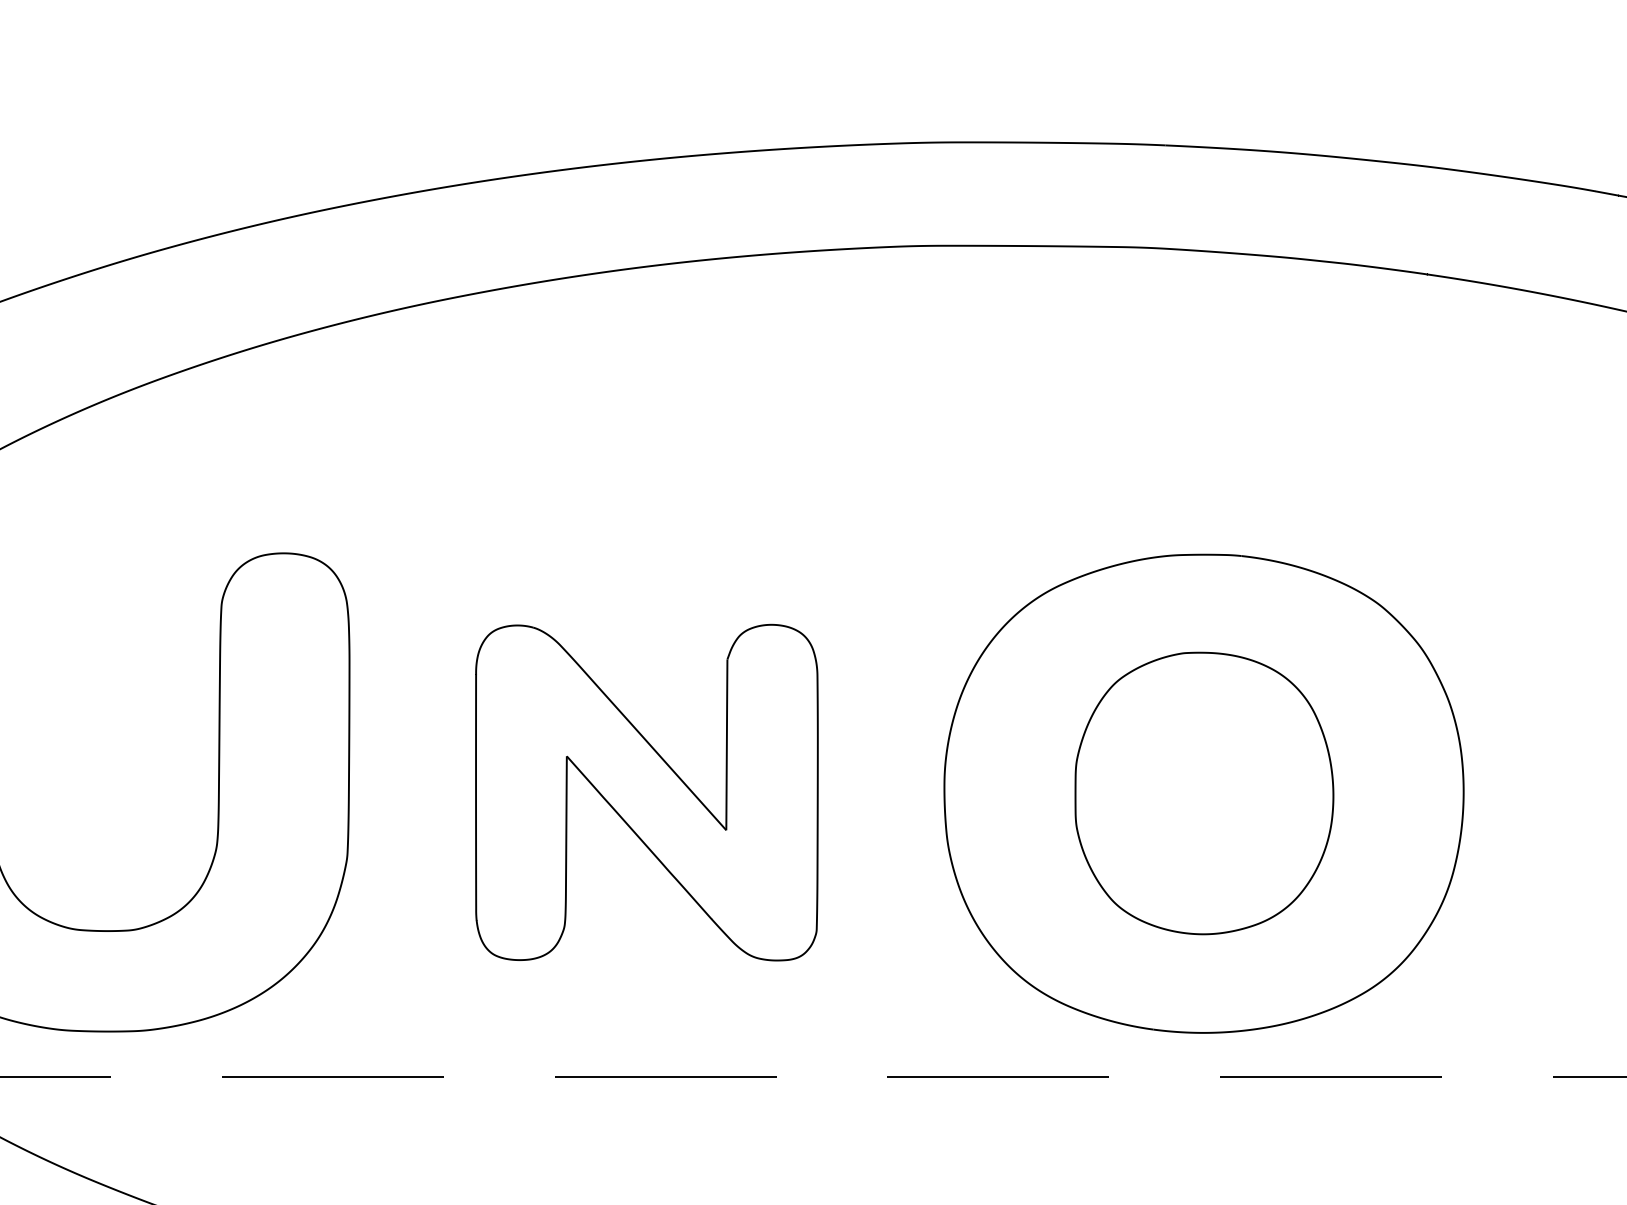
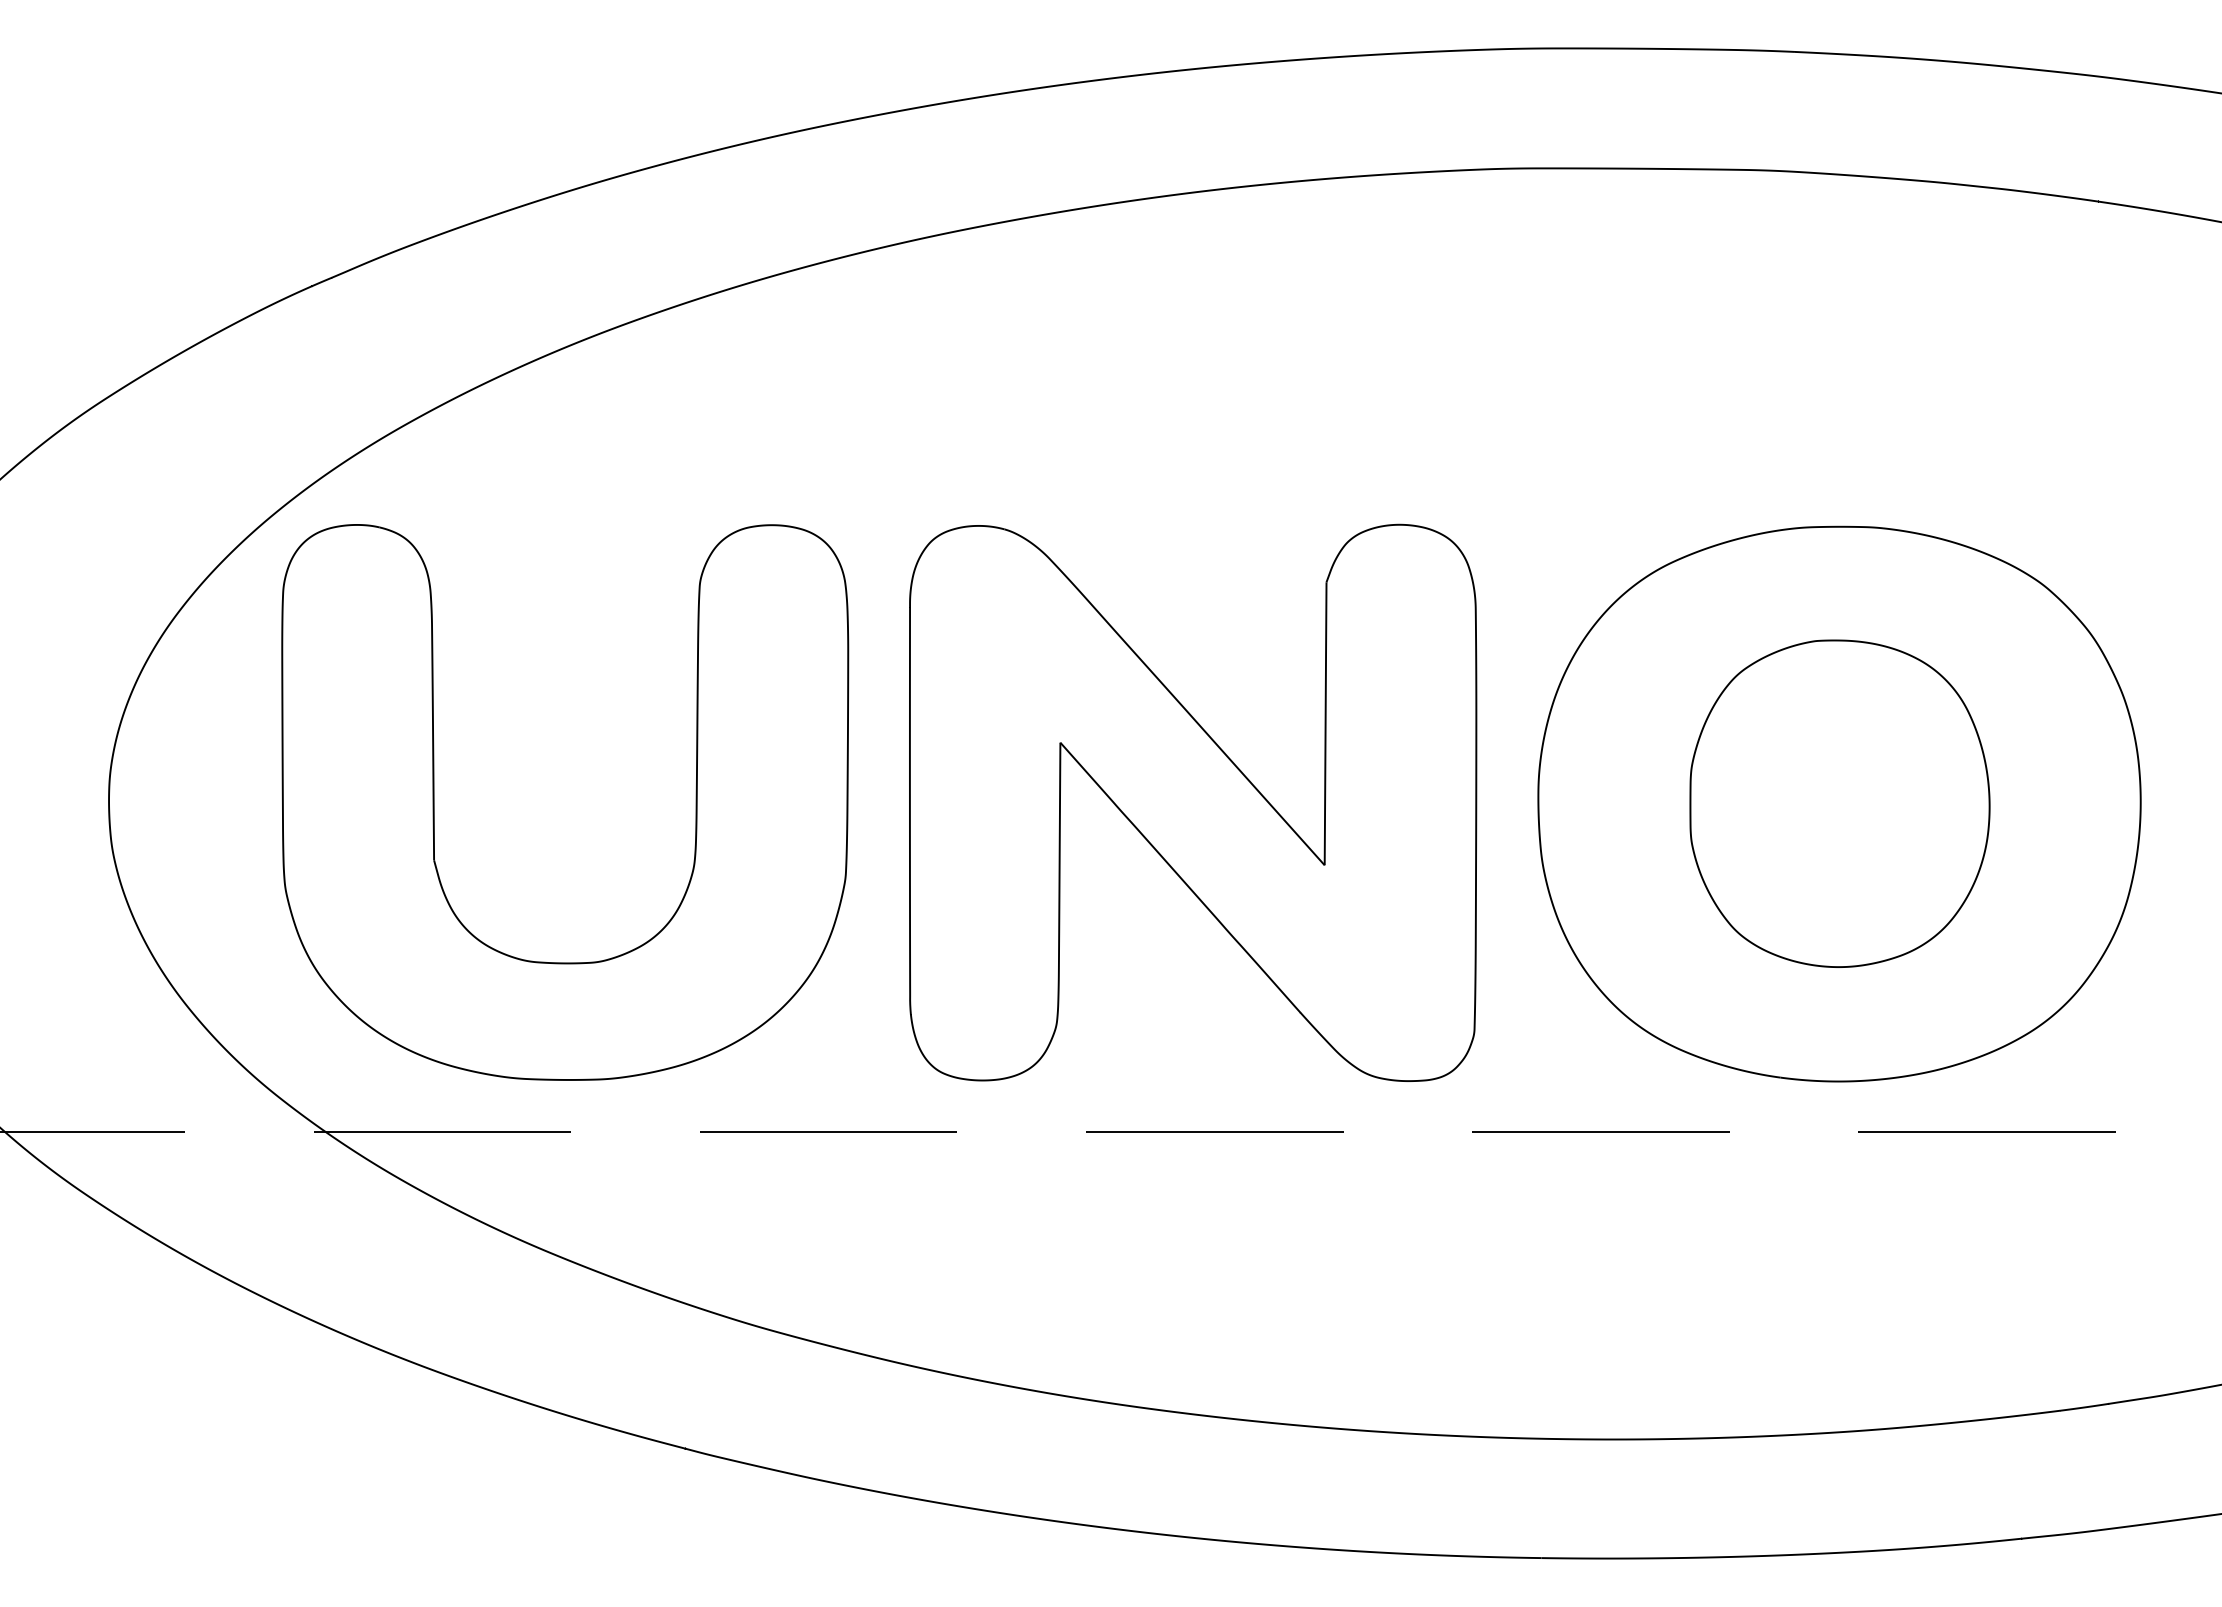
part: (647, 792) -> (1193, 802), size x1.43

